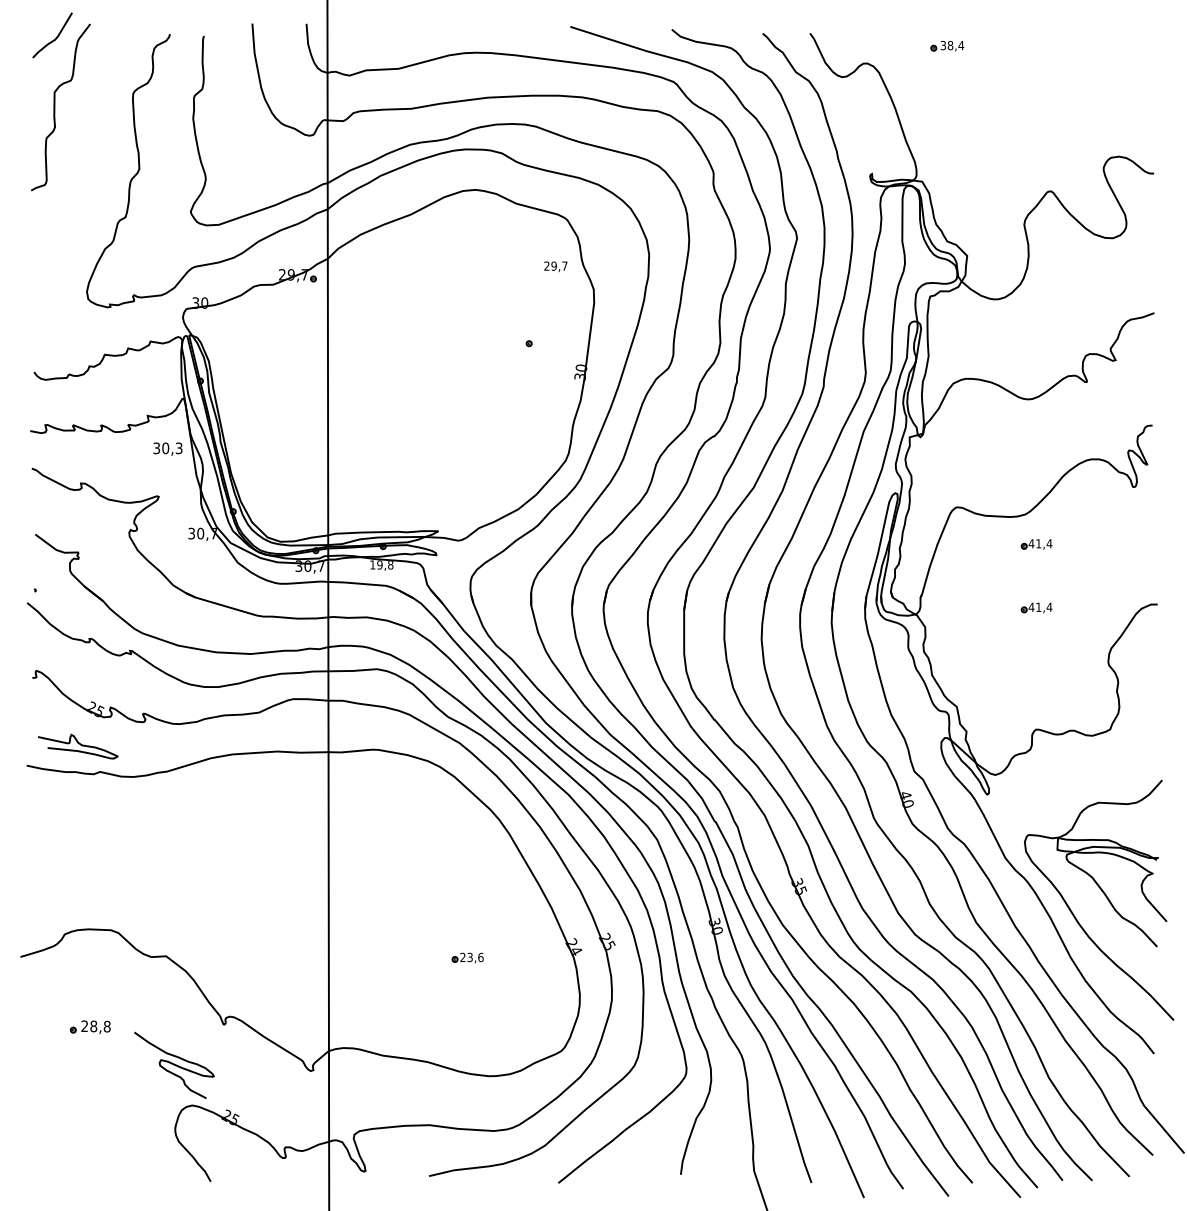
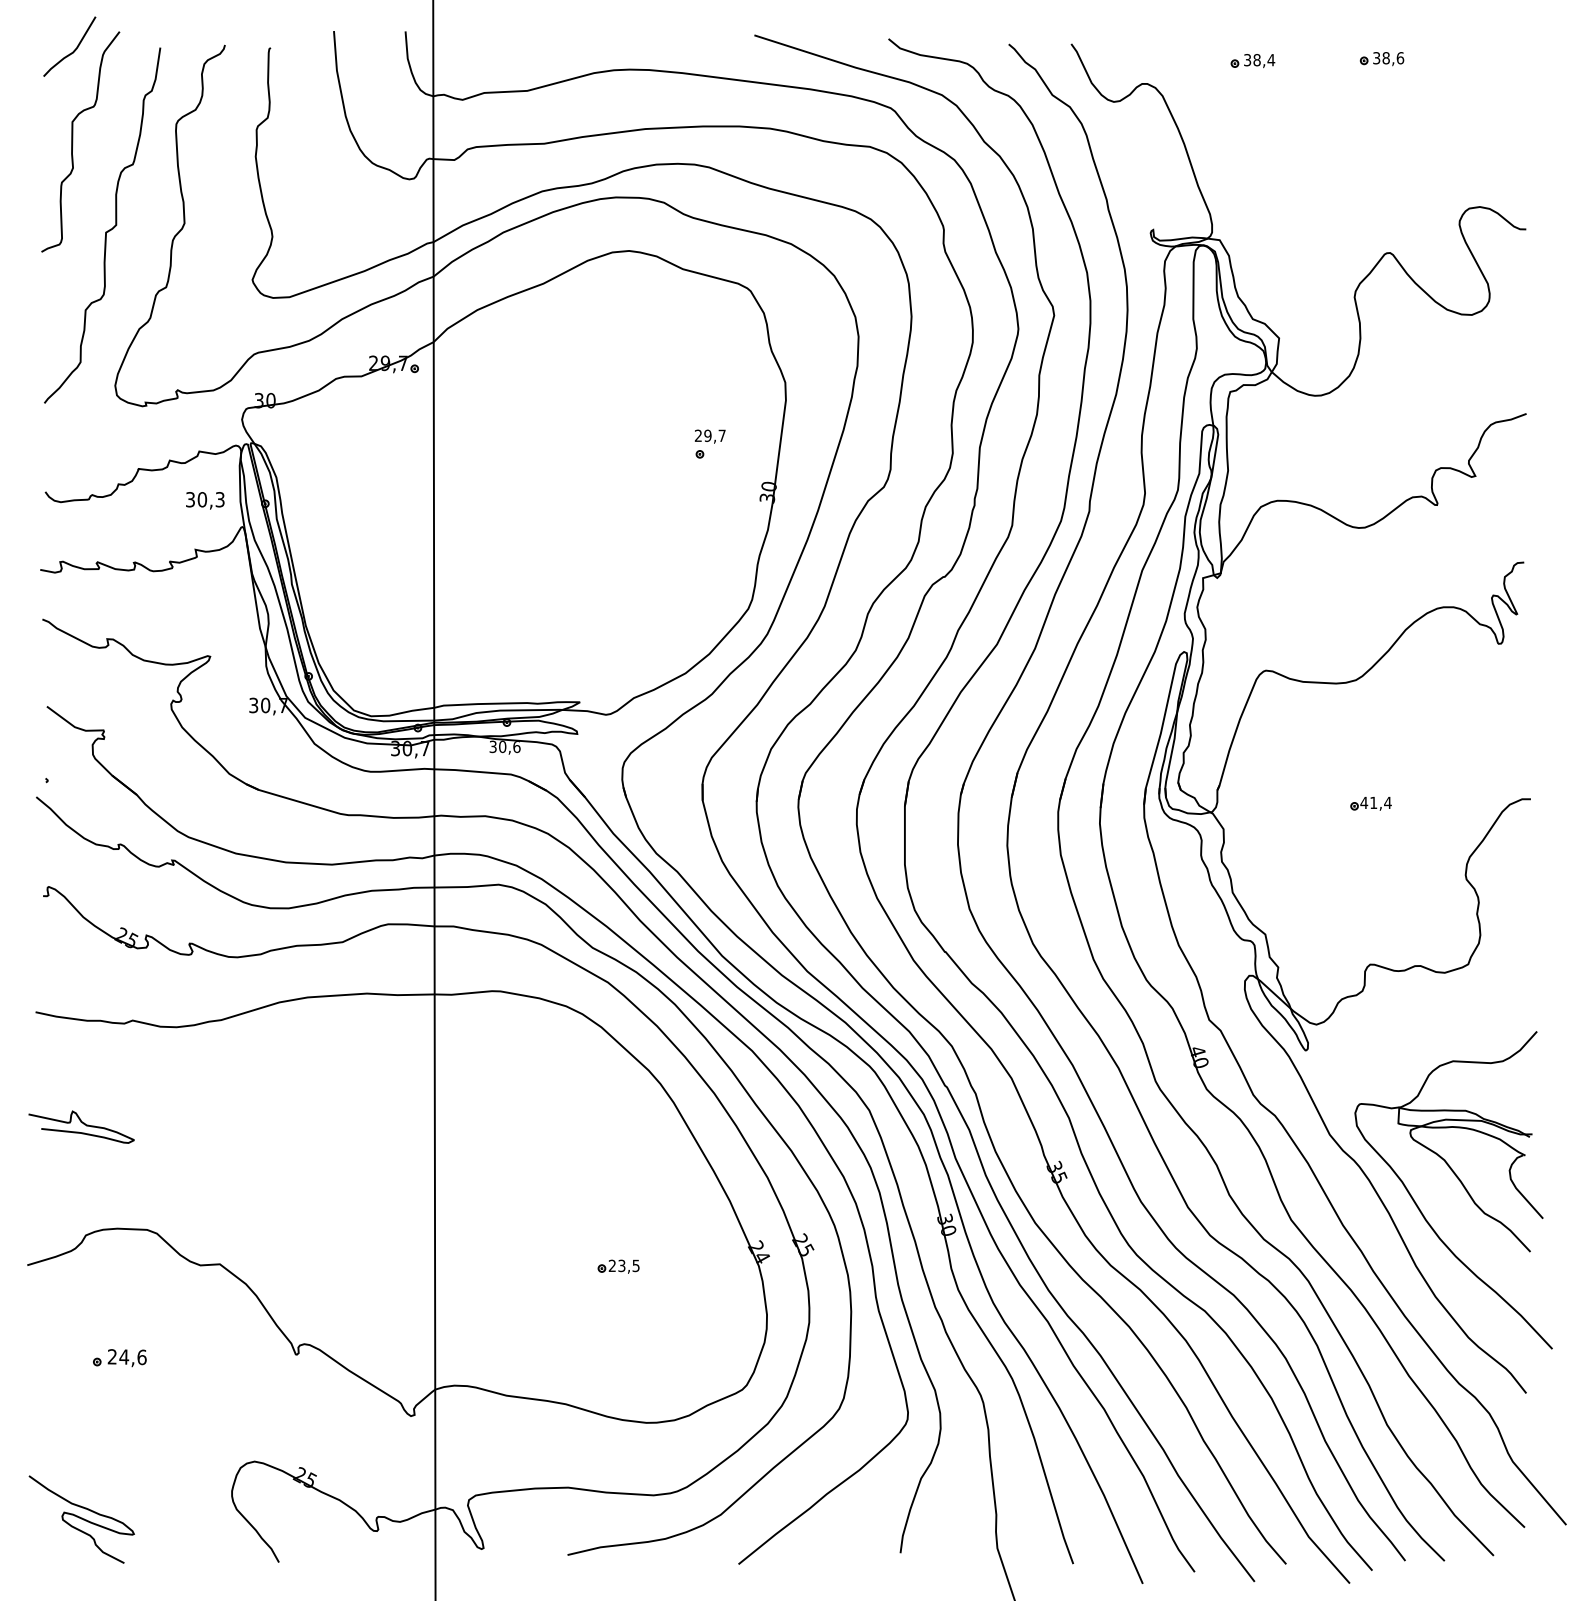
part: (1044, 45) -> (1381, 59), added
curve: (79, 175) -> (105, 231), added
text: (555, 266) -> (709, 436), moved
text: (168, 448) -> (205, 500), moved
part: (1036, 544) -> (1370, 719), removed
text: (381, 564) -> (504, 746), 19,8 -> 30,6
curve: (79, 744) -> (83, 1124), moved
text: (480, 957) -> (635, 1265), 23,6 -> 23,5
text: (100, 1026) -> (132, 1356), 28,8 -> 24,6
curve: (174, 1065) -> (81, 1519), moved

